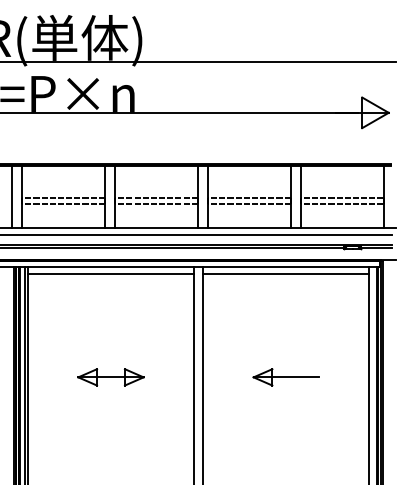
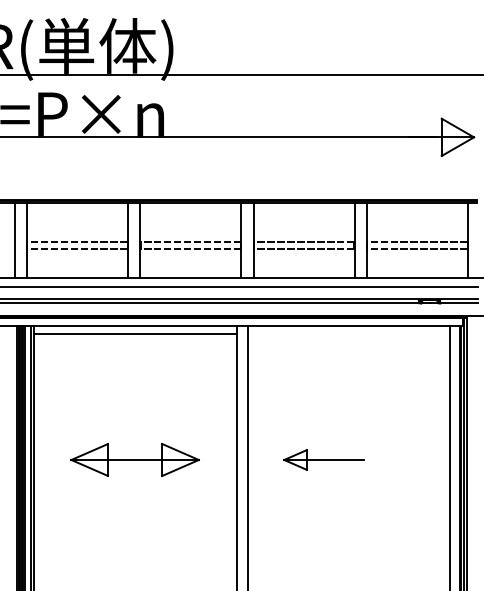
line: (285, 273) -> (348, 333), removed
part: (111, 376) -> (135, 459), size x1.6
part: (285, 376) -> (323, 459), moved

